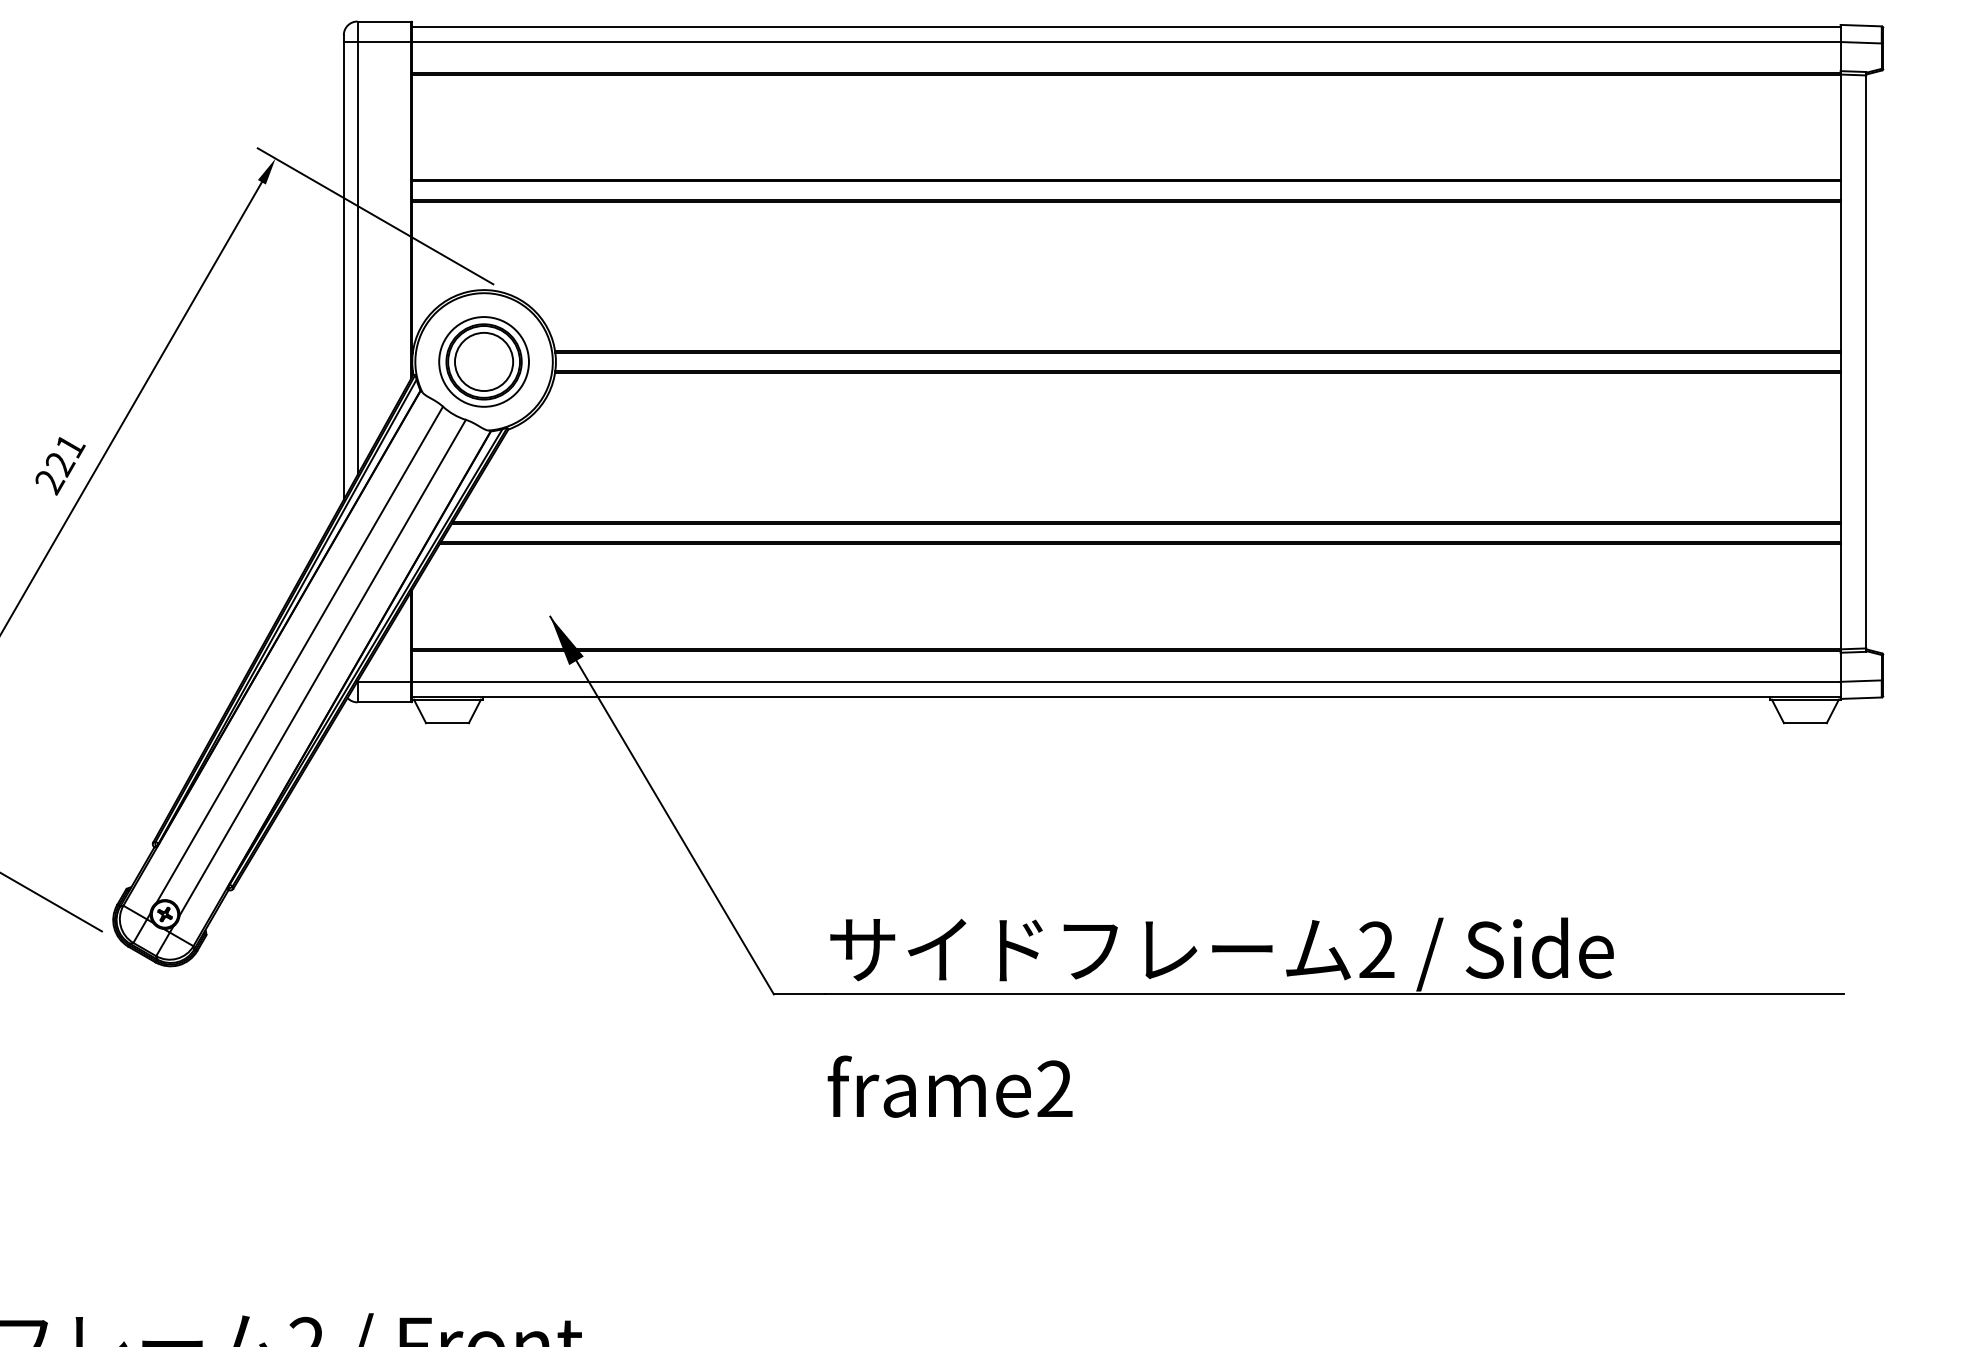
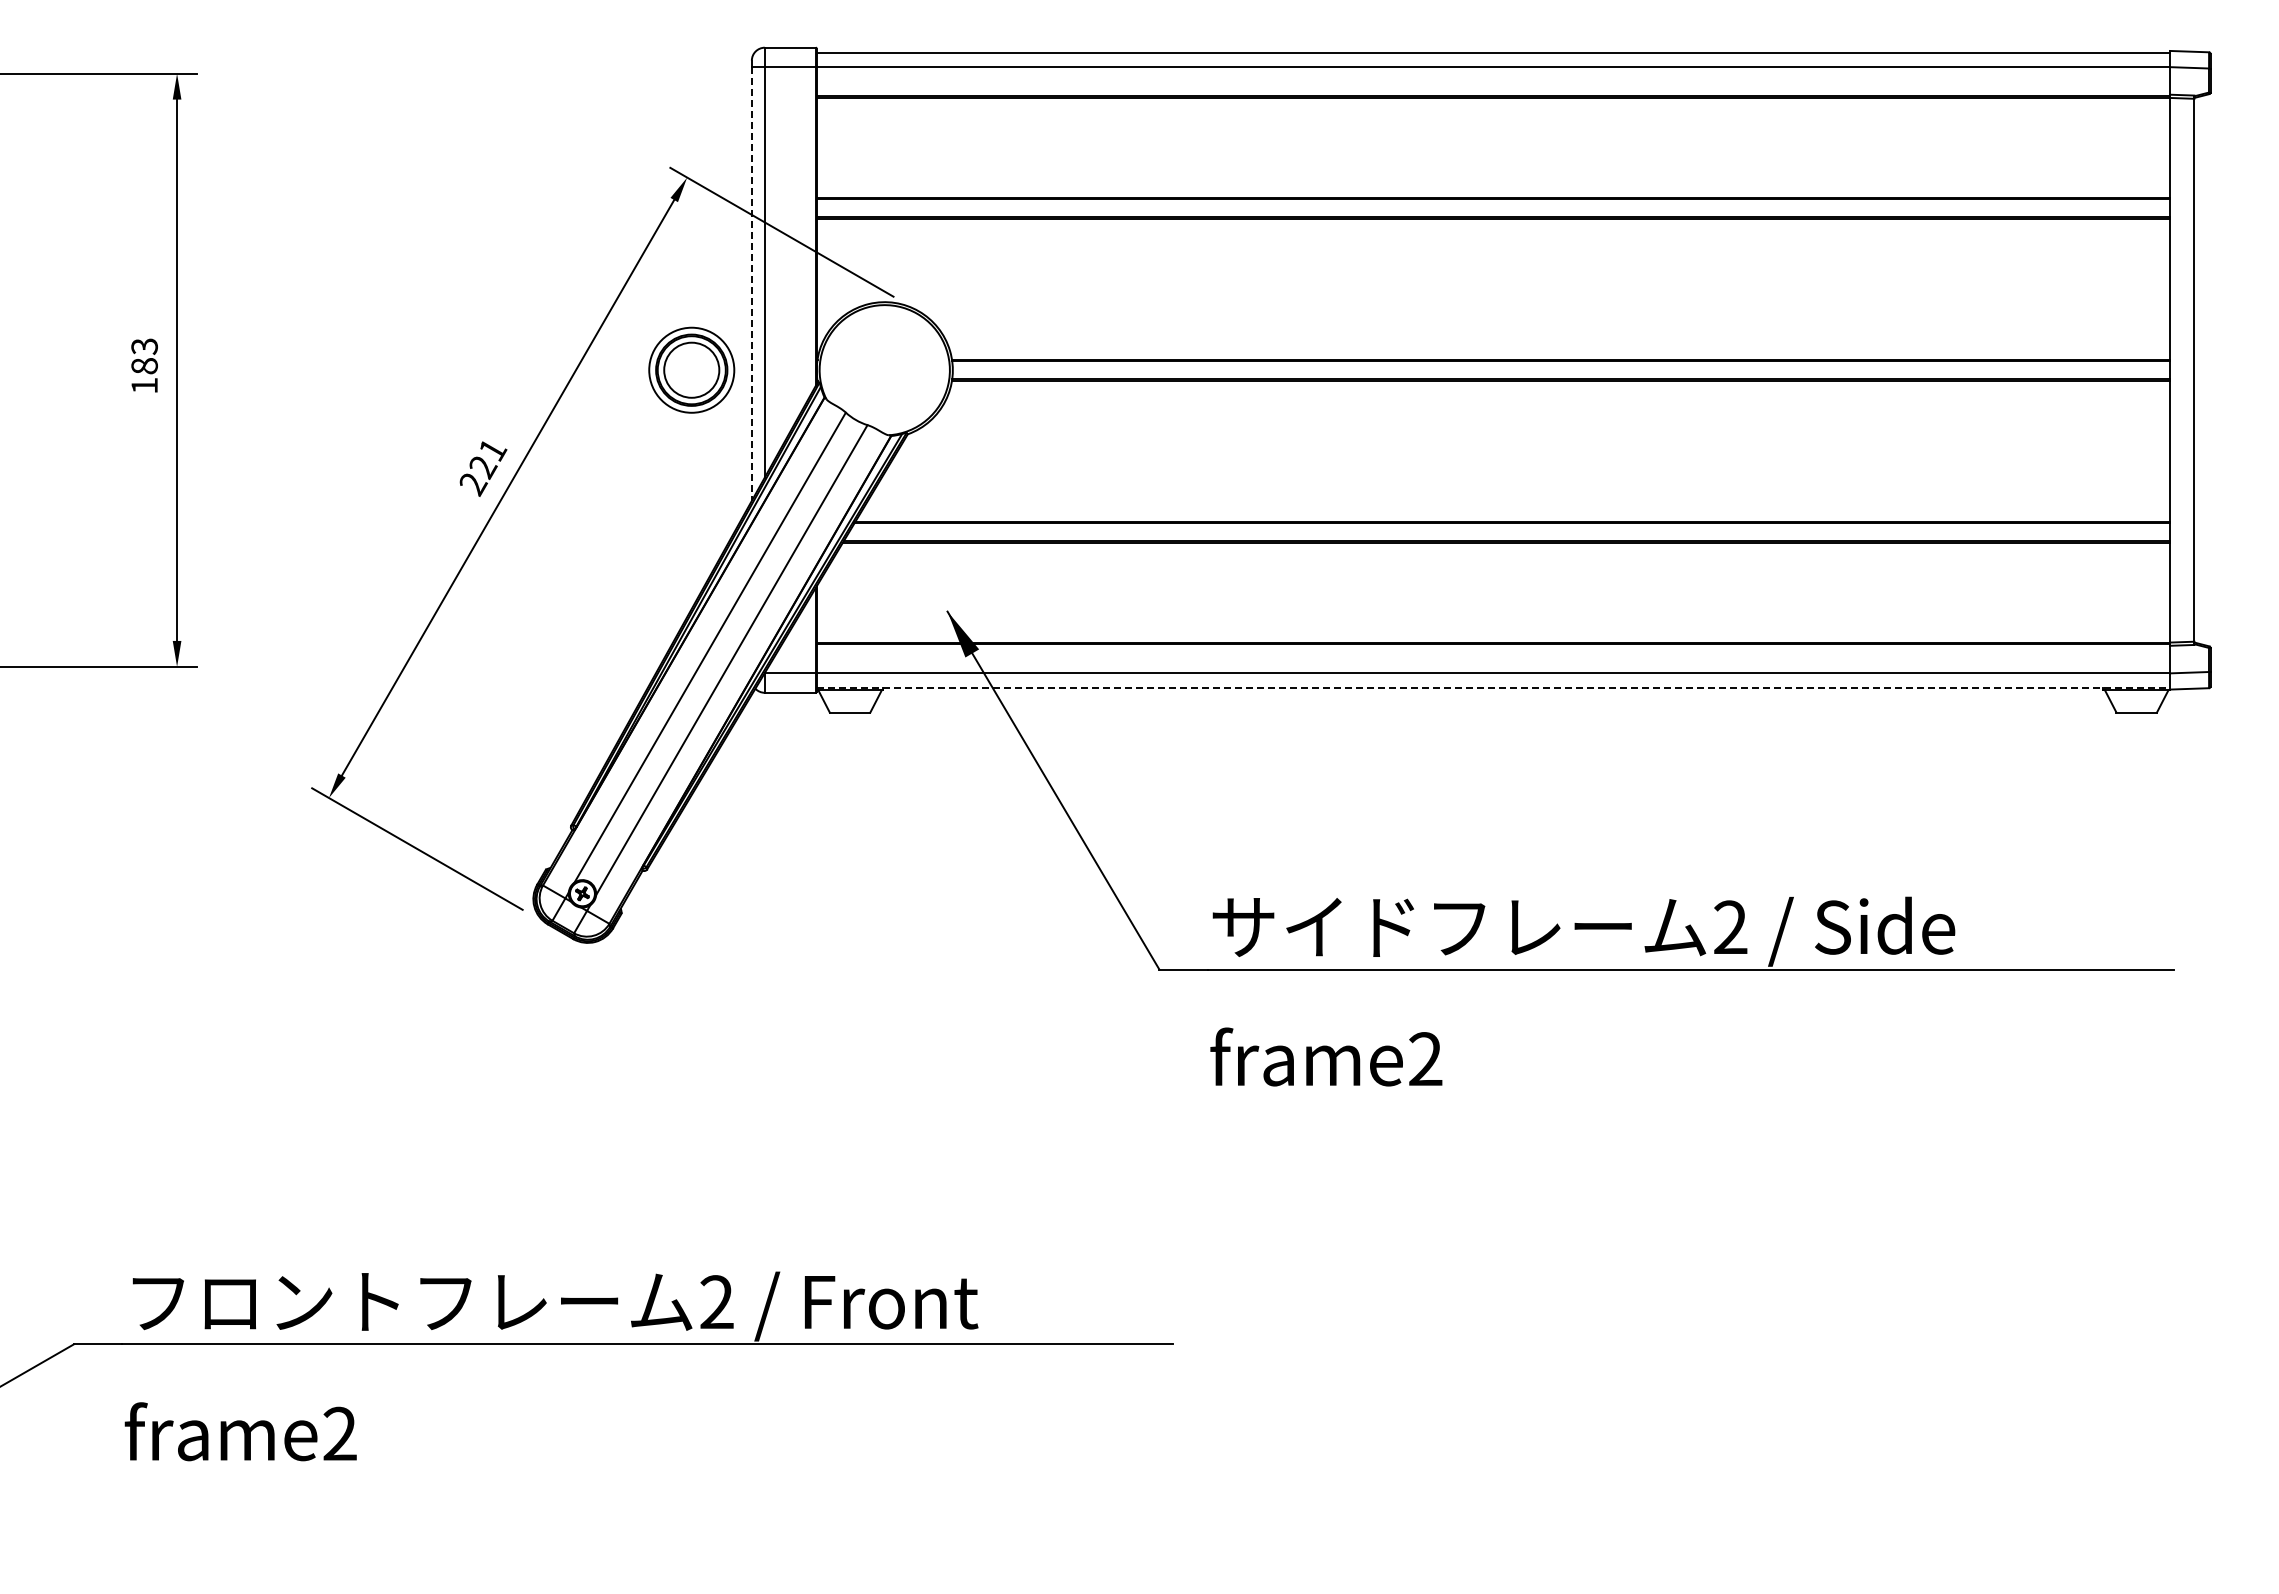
line: (343, 271) -> (751, 284), solid -> dashed
part: (483, 361) -> (691, 369), moved
line: (1126, 696) -> (1493, 687), solid -> dashed

